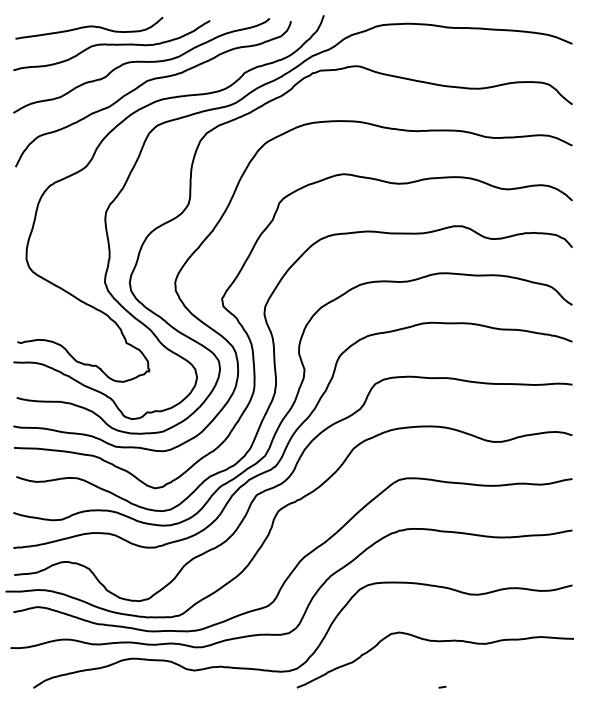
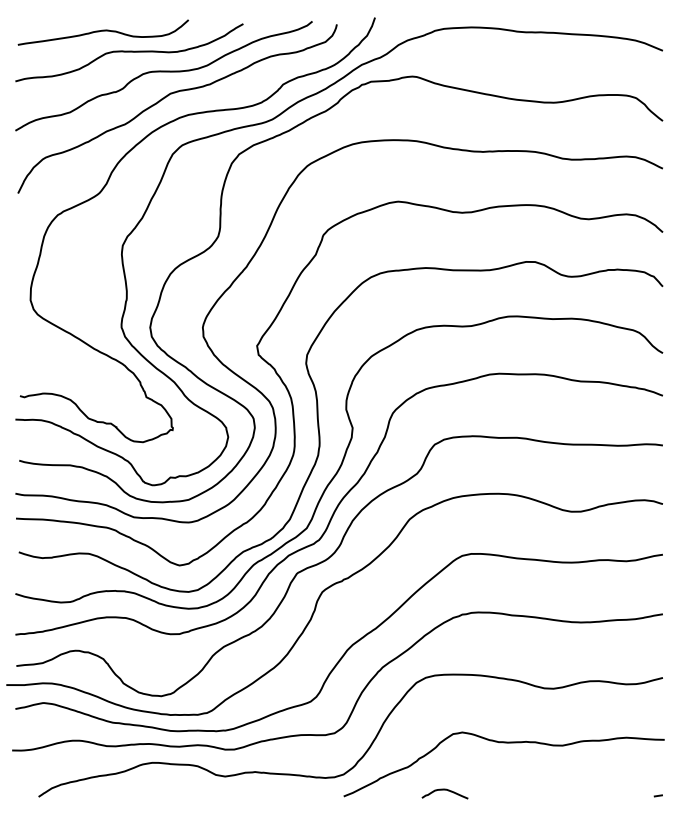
curve: (386, 683) -> (447, 791), added
line: (442, 686) -> (658, 795), moved

